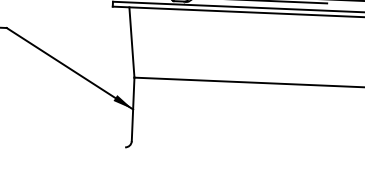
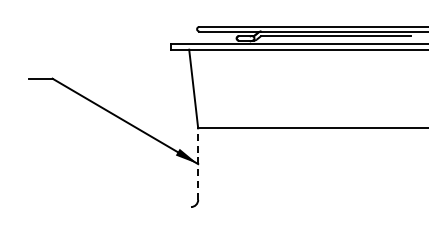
line: (133, 109) -> (198, 164), solid -> dashed

